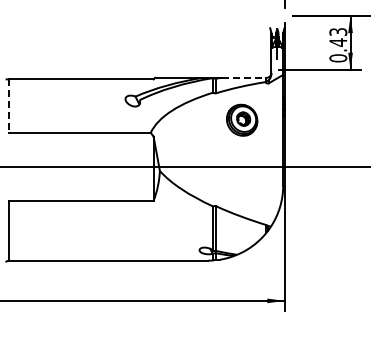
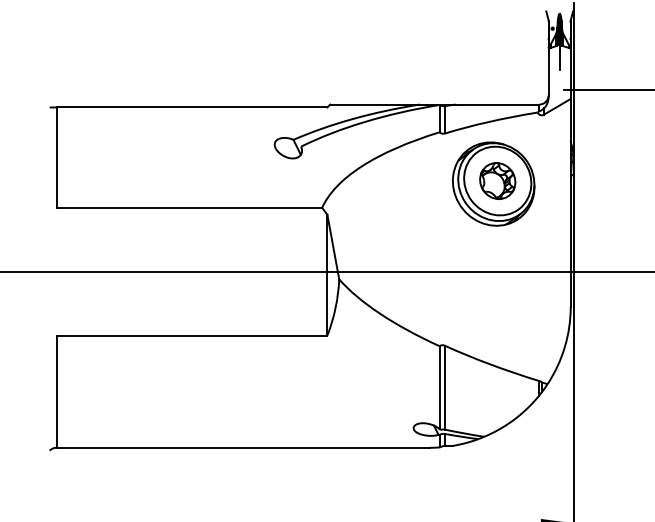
line: (244, 77) -> (498, 103), dashed -> solid
line: (9, 106) -> (56, 158), dashed -> solid
part: (241, 120) -> (492, 184), size x1.43

